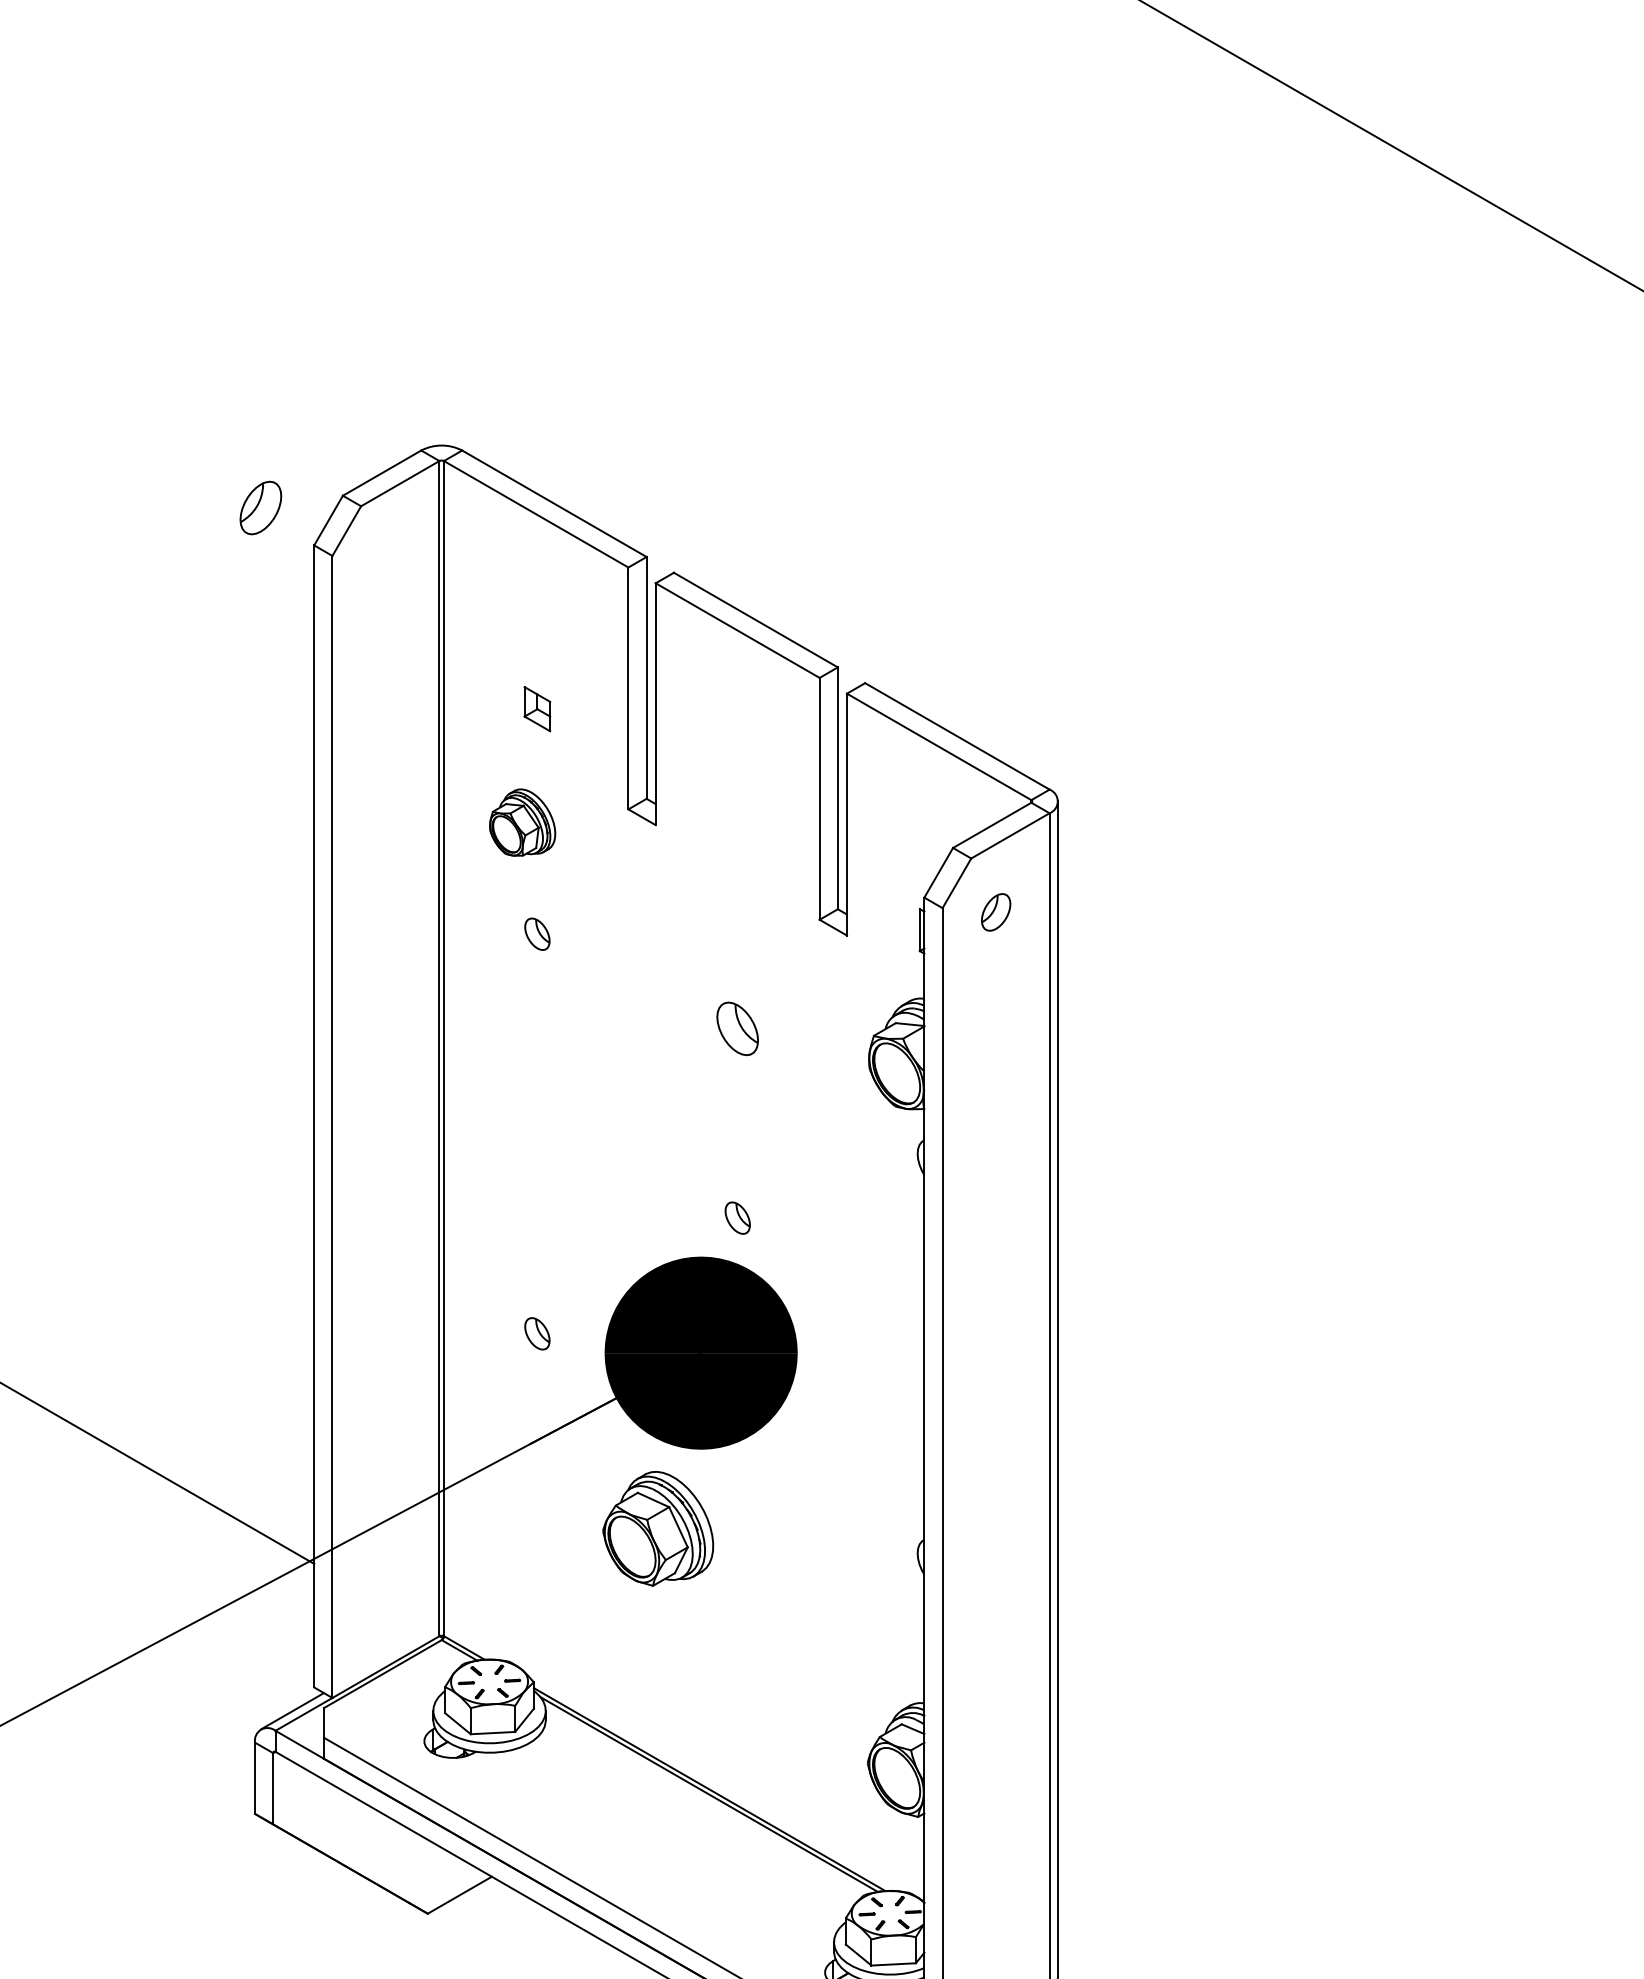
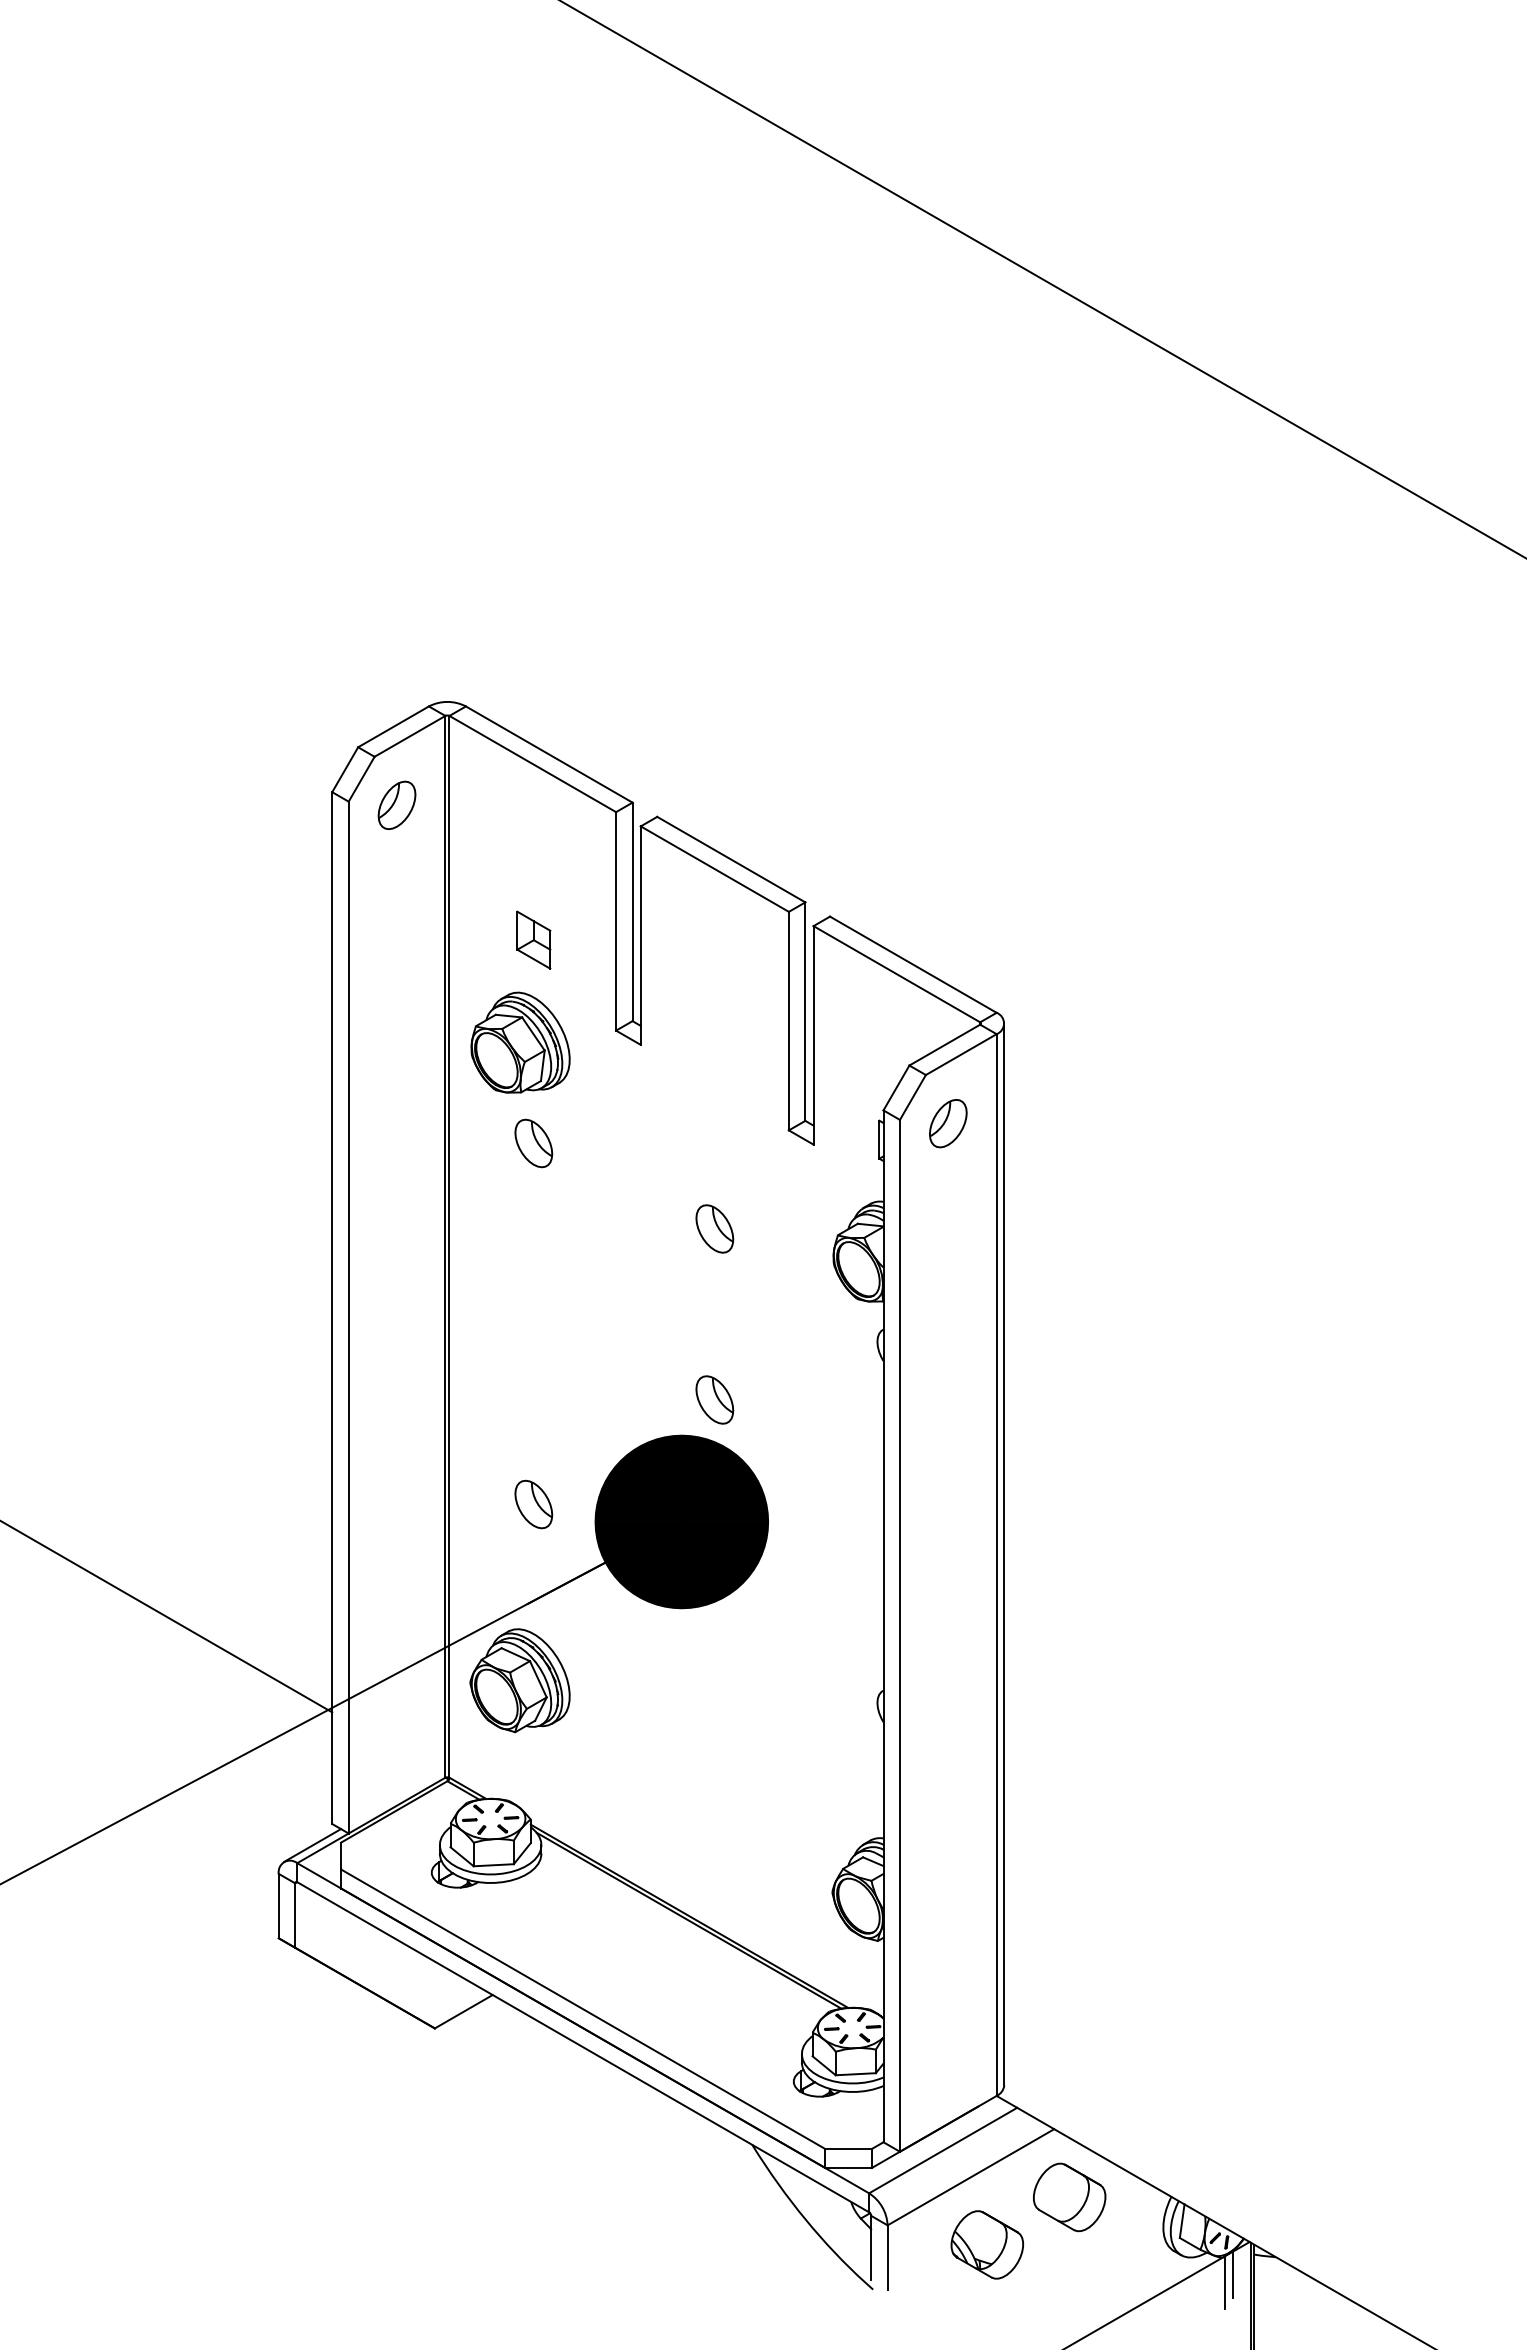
part: (260, 507) -> (396, 804), moved
part: (536, 708) -> (533, 939), size x1.43
part: (522, 822) -> (520, 1042), size x1.67
part: (996, 912) -> (948, 1123), size x1.43
part: (536, 934) -> (533, 1143), size x1.67
part: (737, 1217) -> (714, 1399), size x1.67
part: (536, 1333) -> (533, 1504), size x1.67
part: (657, 1528) -> (519, 1680), moved

